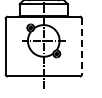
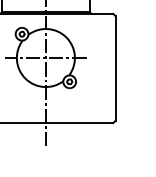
line: (81, 46) -> (114, 68), dashed -> solid

